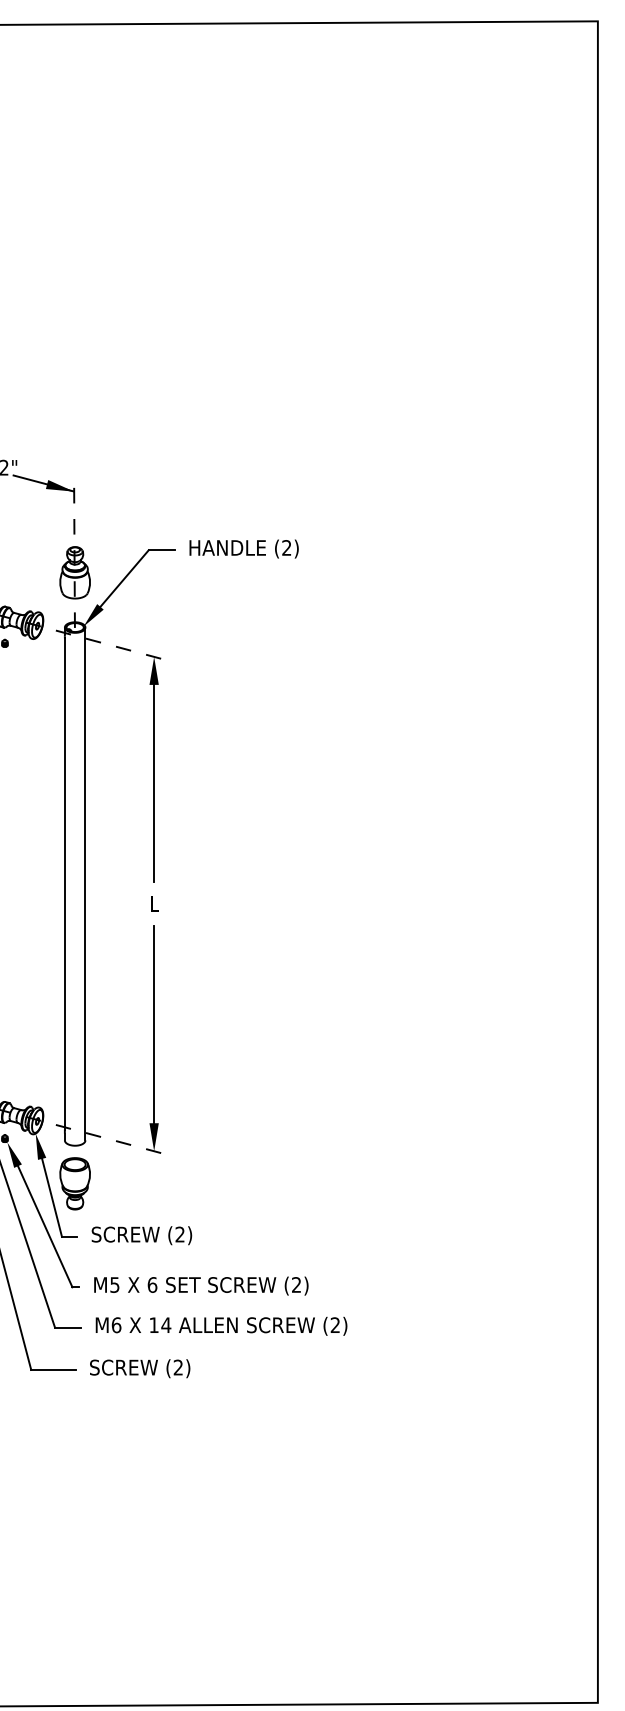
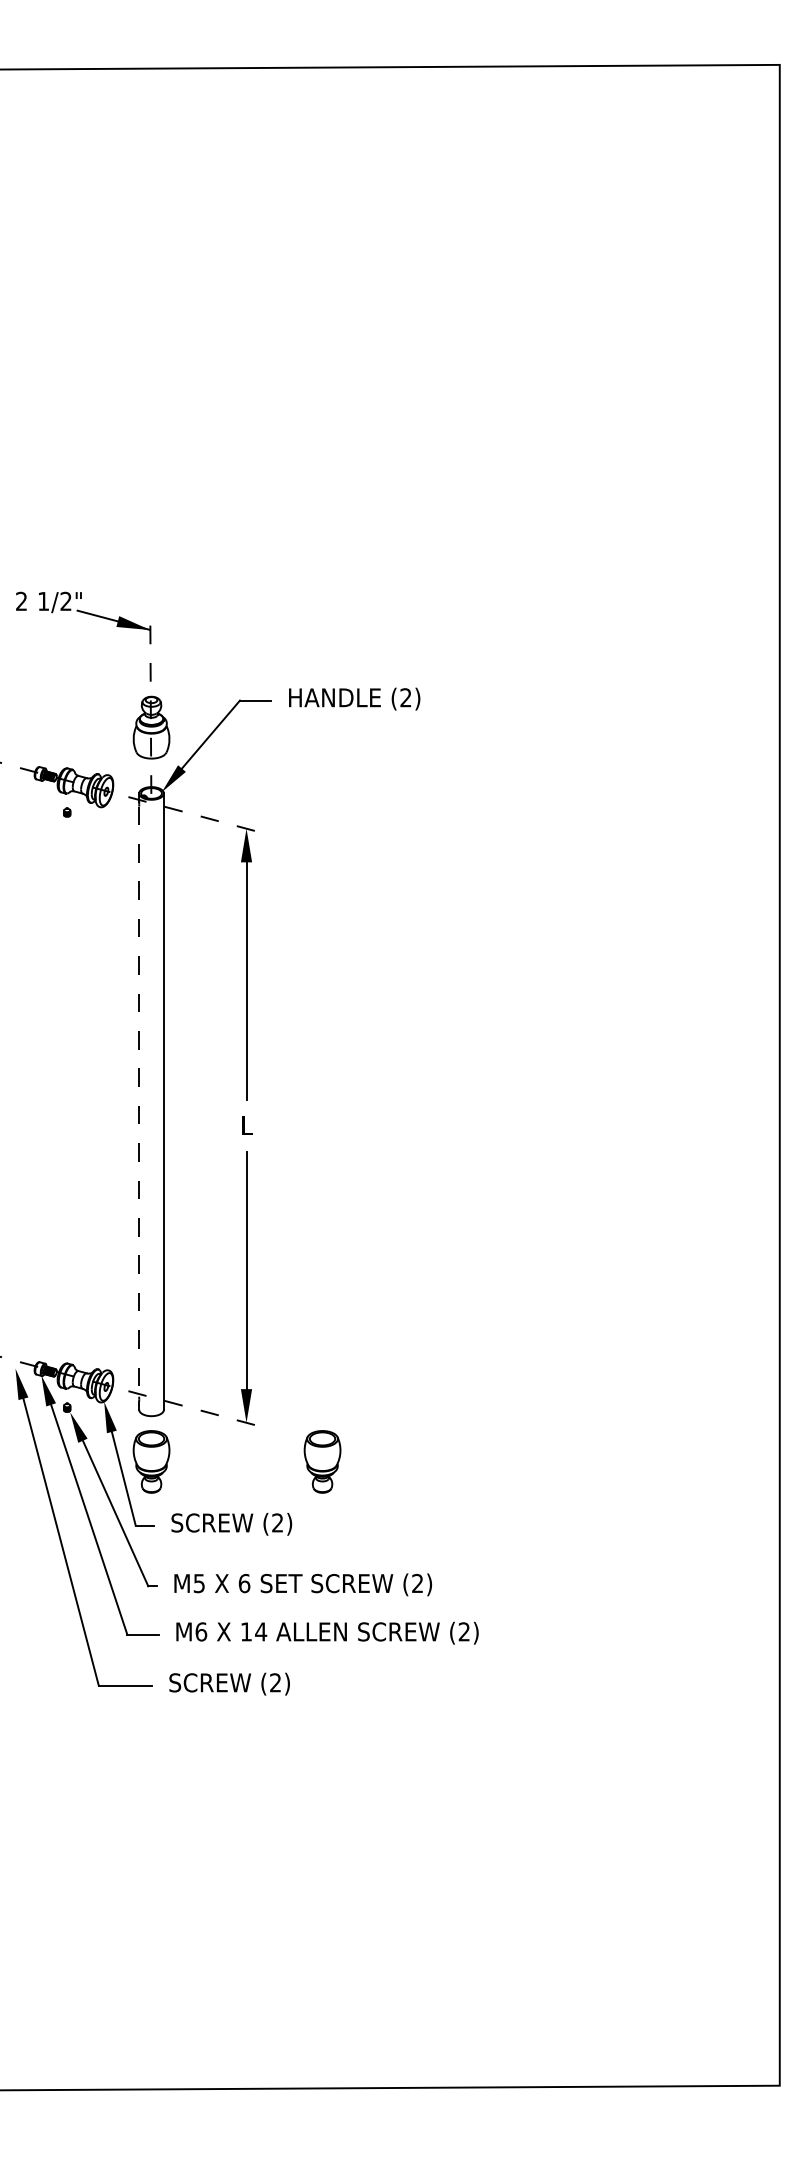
line: (65, 884) -> (139, 1102), solid -> dashed
part: (217, 1183) -> (322, 1461), added

